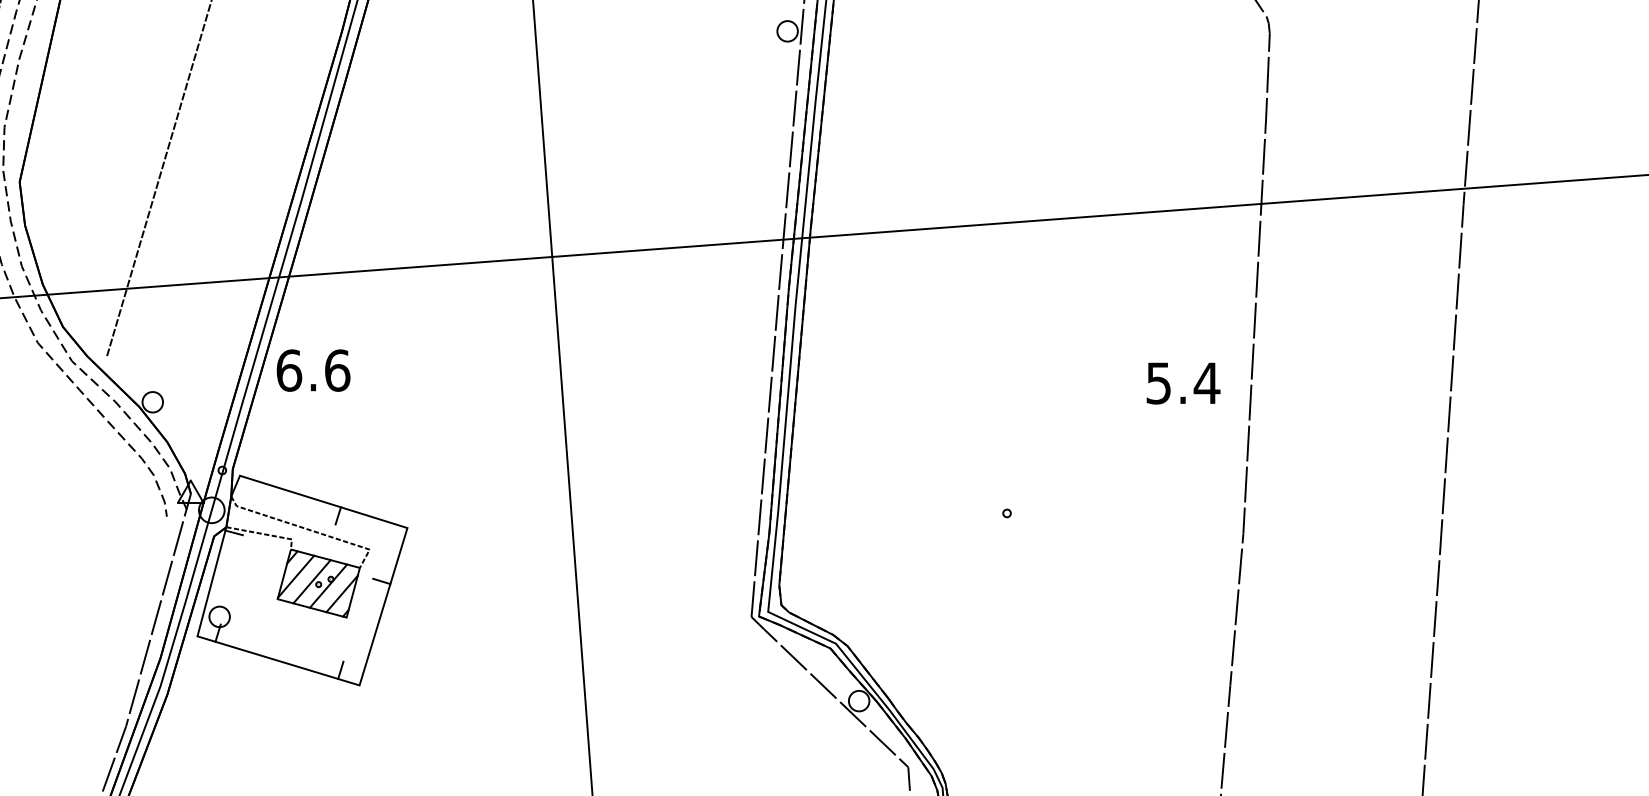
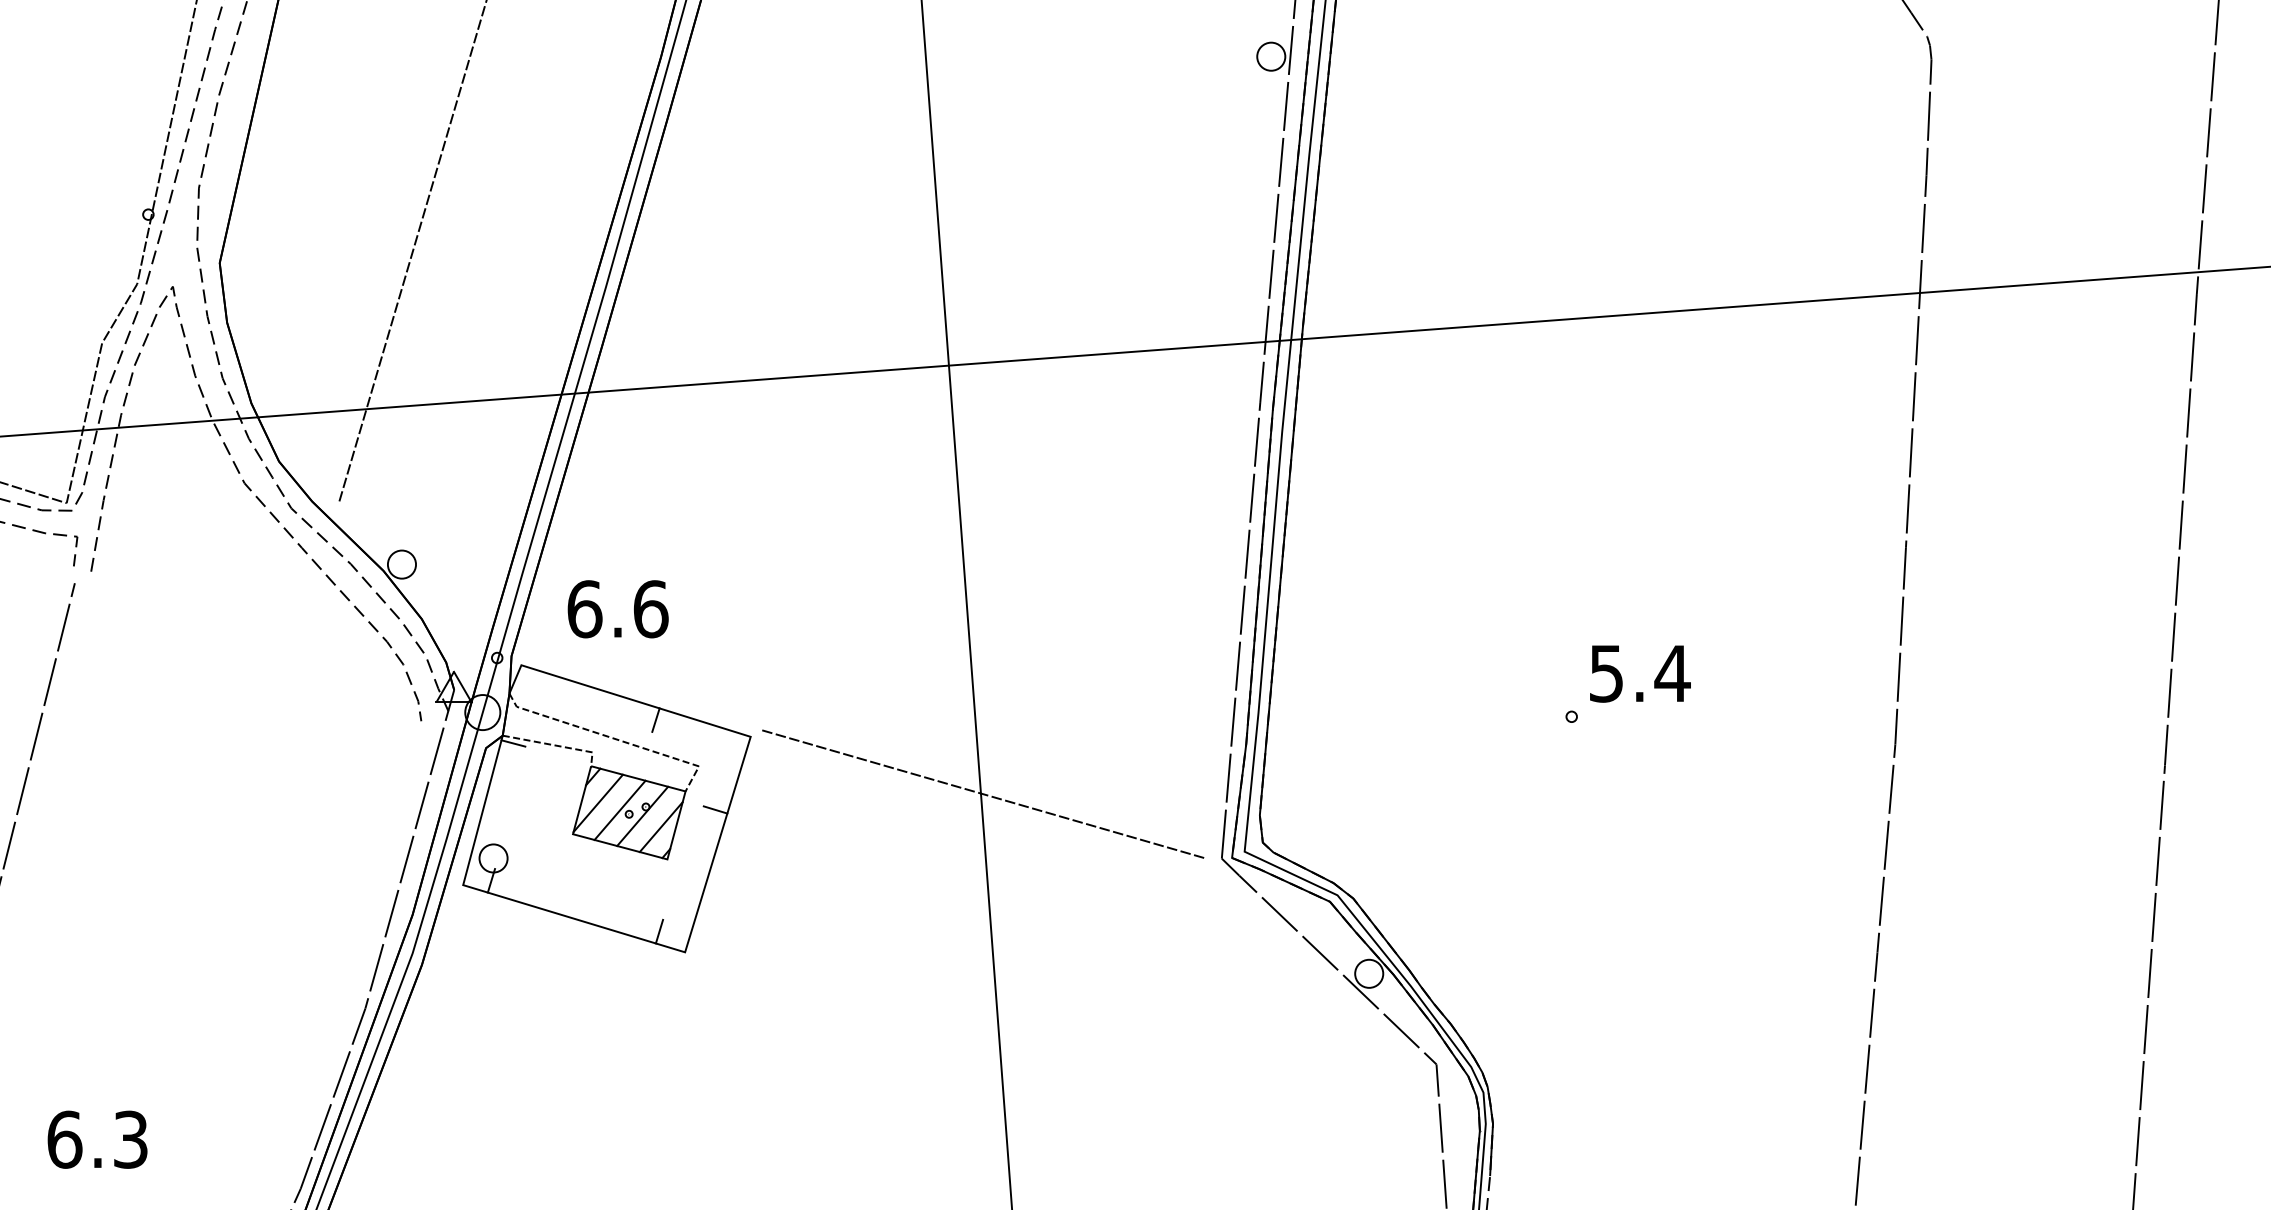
text: (313, 370) -> (617, 609), moved
text: (1183, 383) -> (1640, 673), moved
line: (577, 570) -> (983, 794), added

